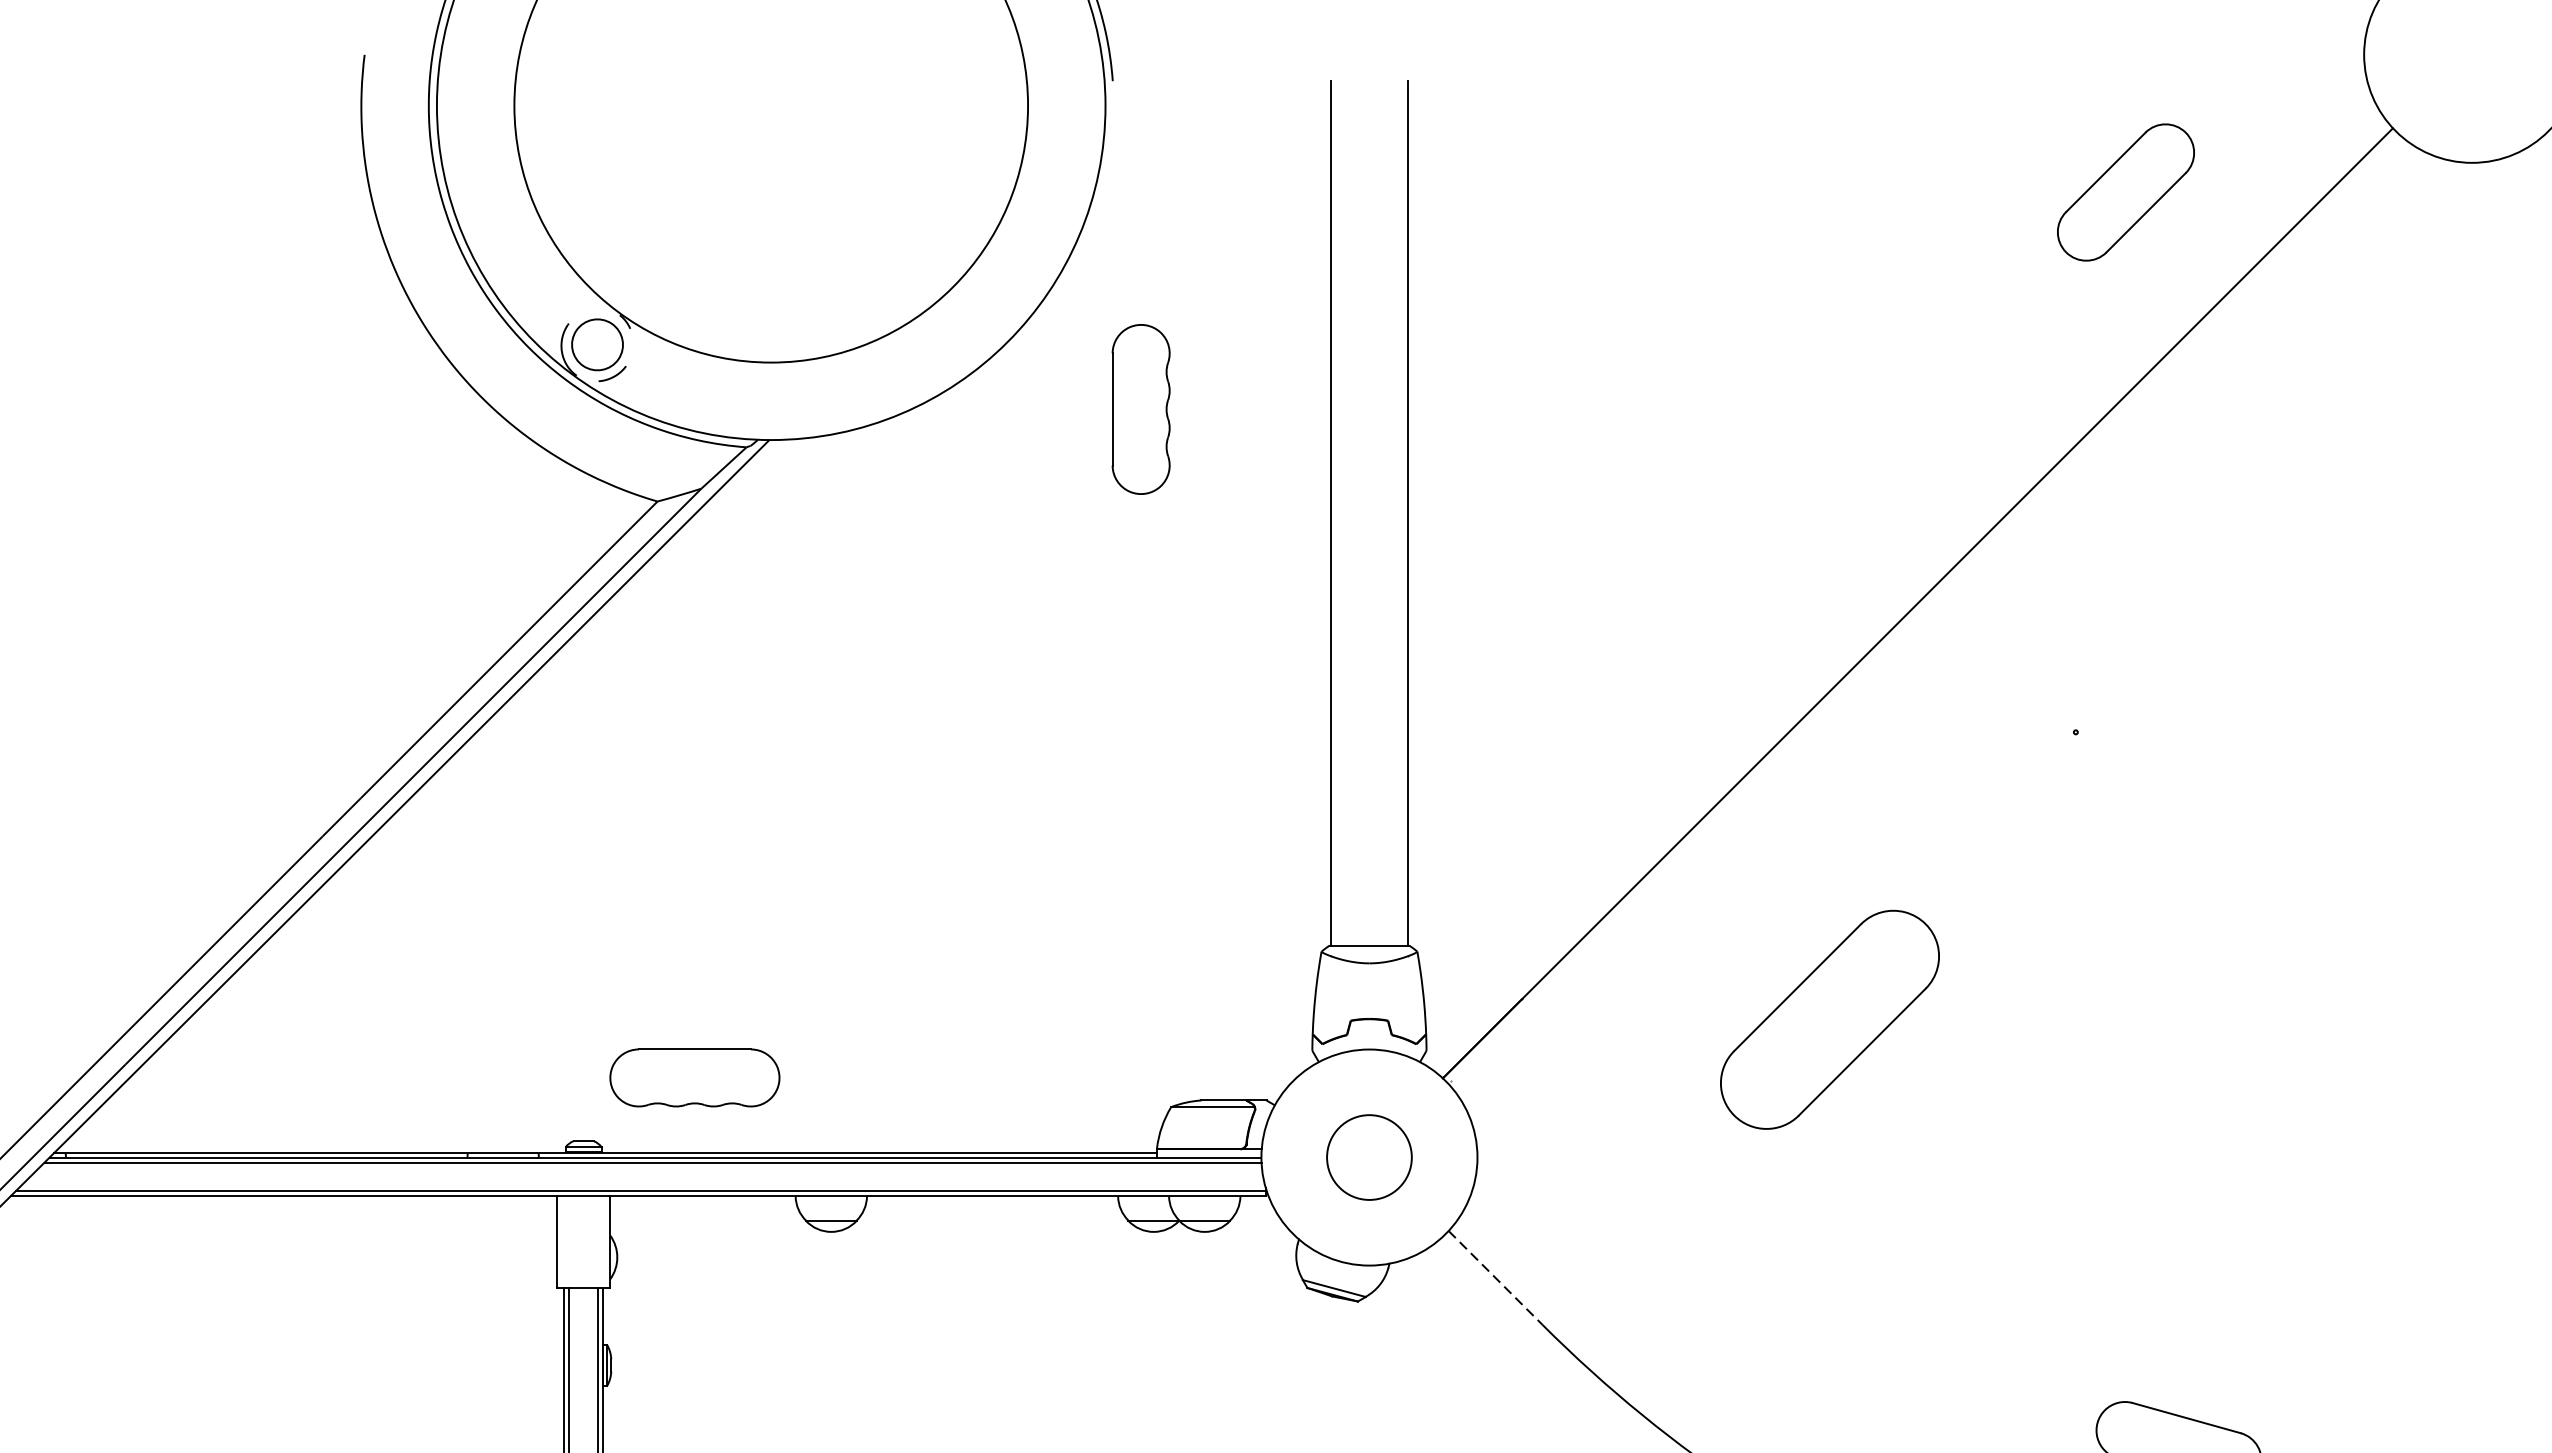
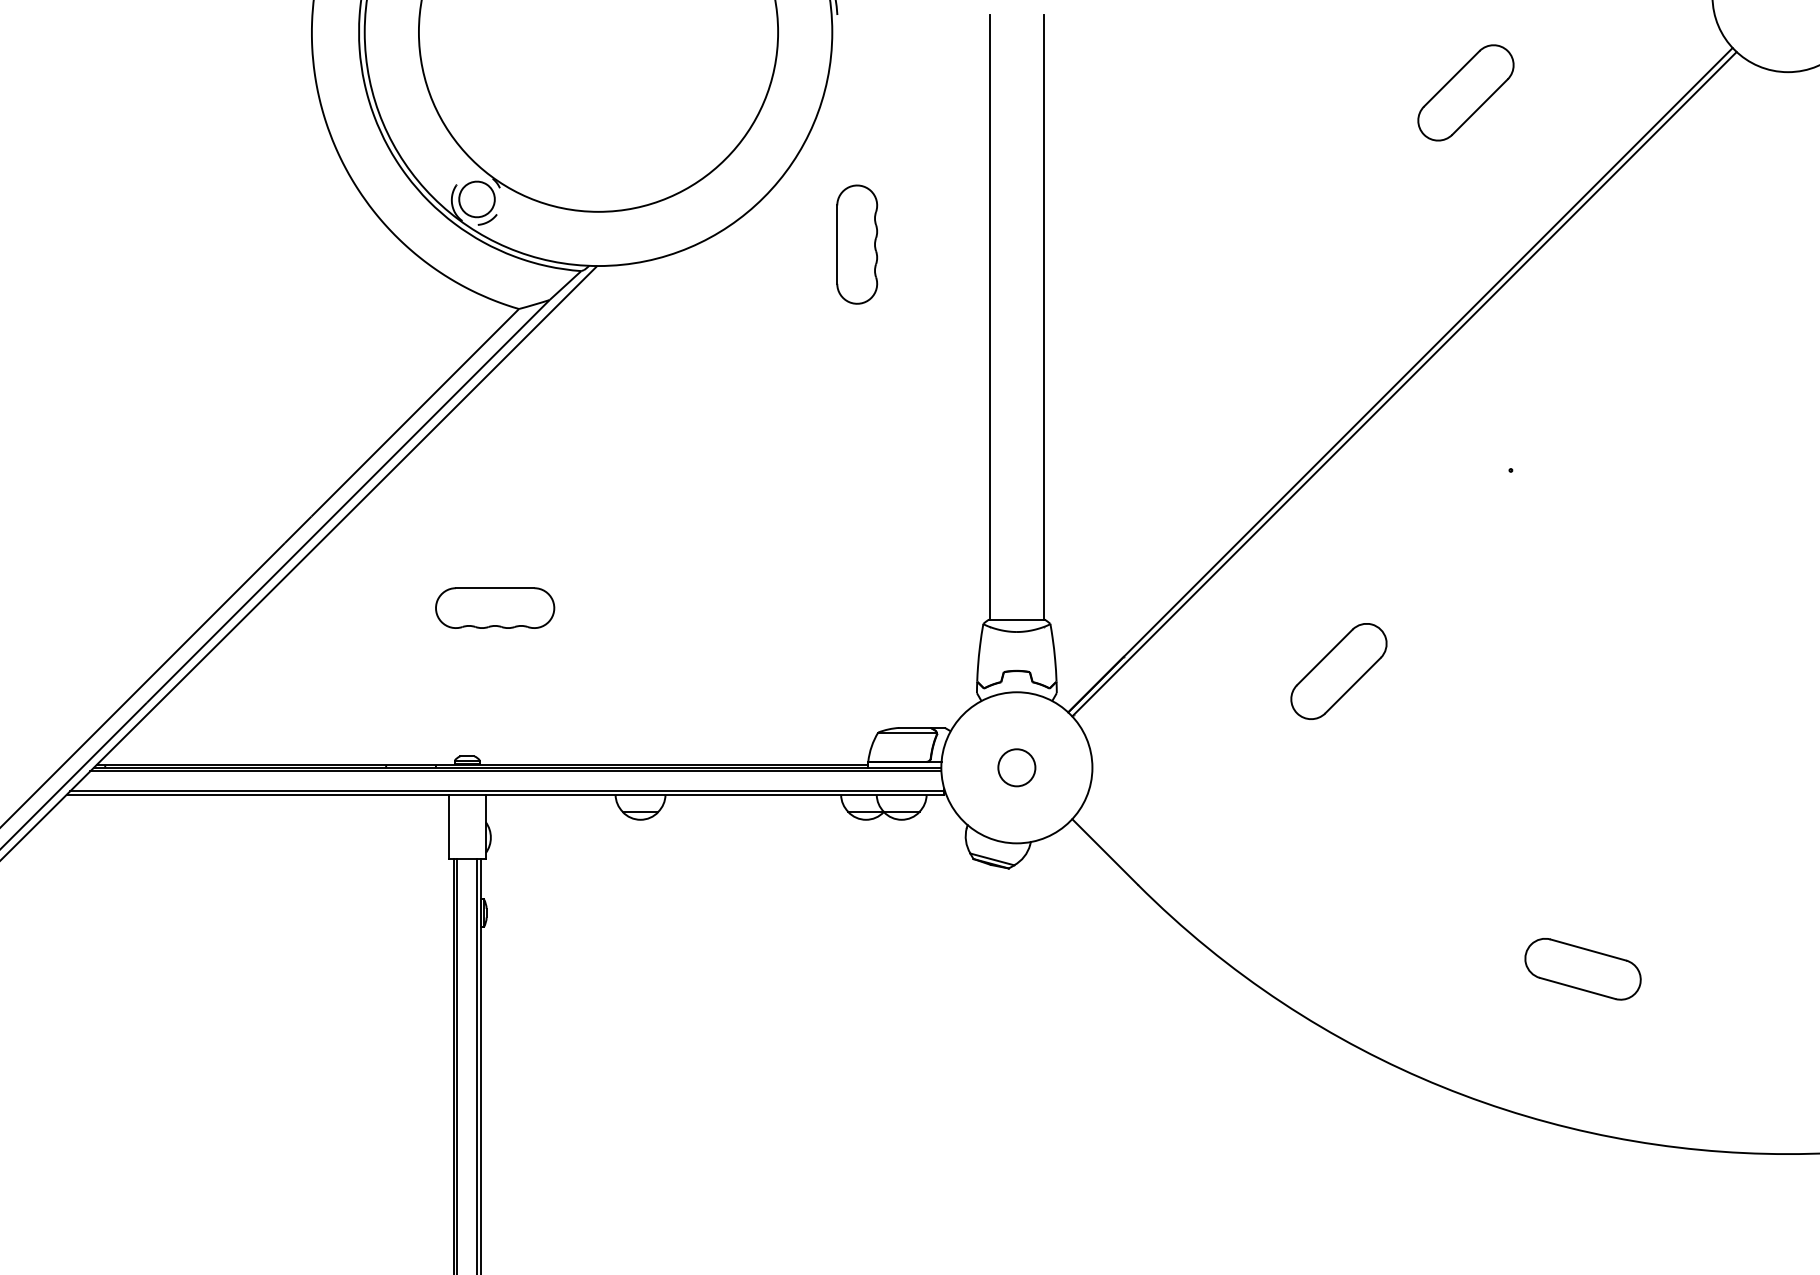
part: (2125, 191) -> (1465, 92), moved
line: (1923, 609) -> (1404, 384), added
part: (1829, 1019) -> (1338, 671), size x0.62
part: (695, 1077) -> (495, 607), moved
circle: (1368, 1157) -> (1016, 767), size x0.62
line: (1496, 1278) -> (1105, 852), dashed -> solid

